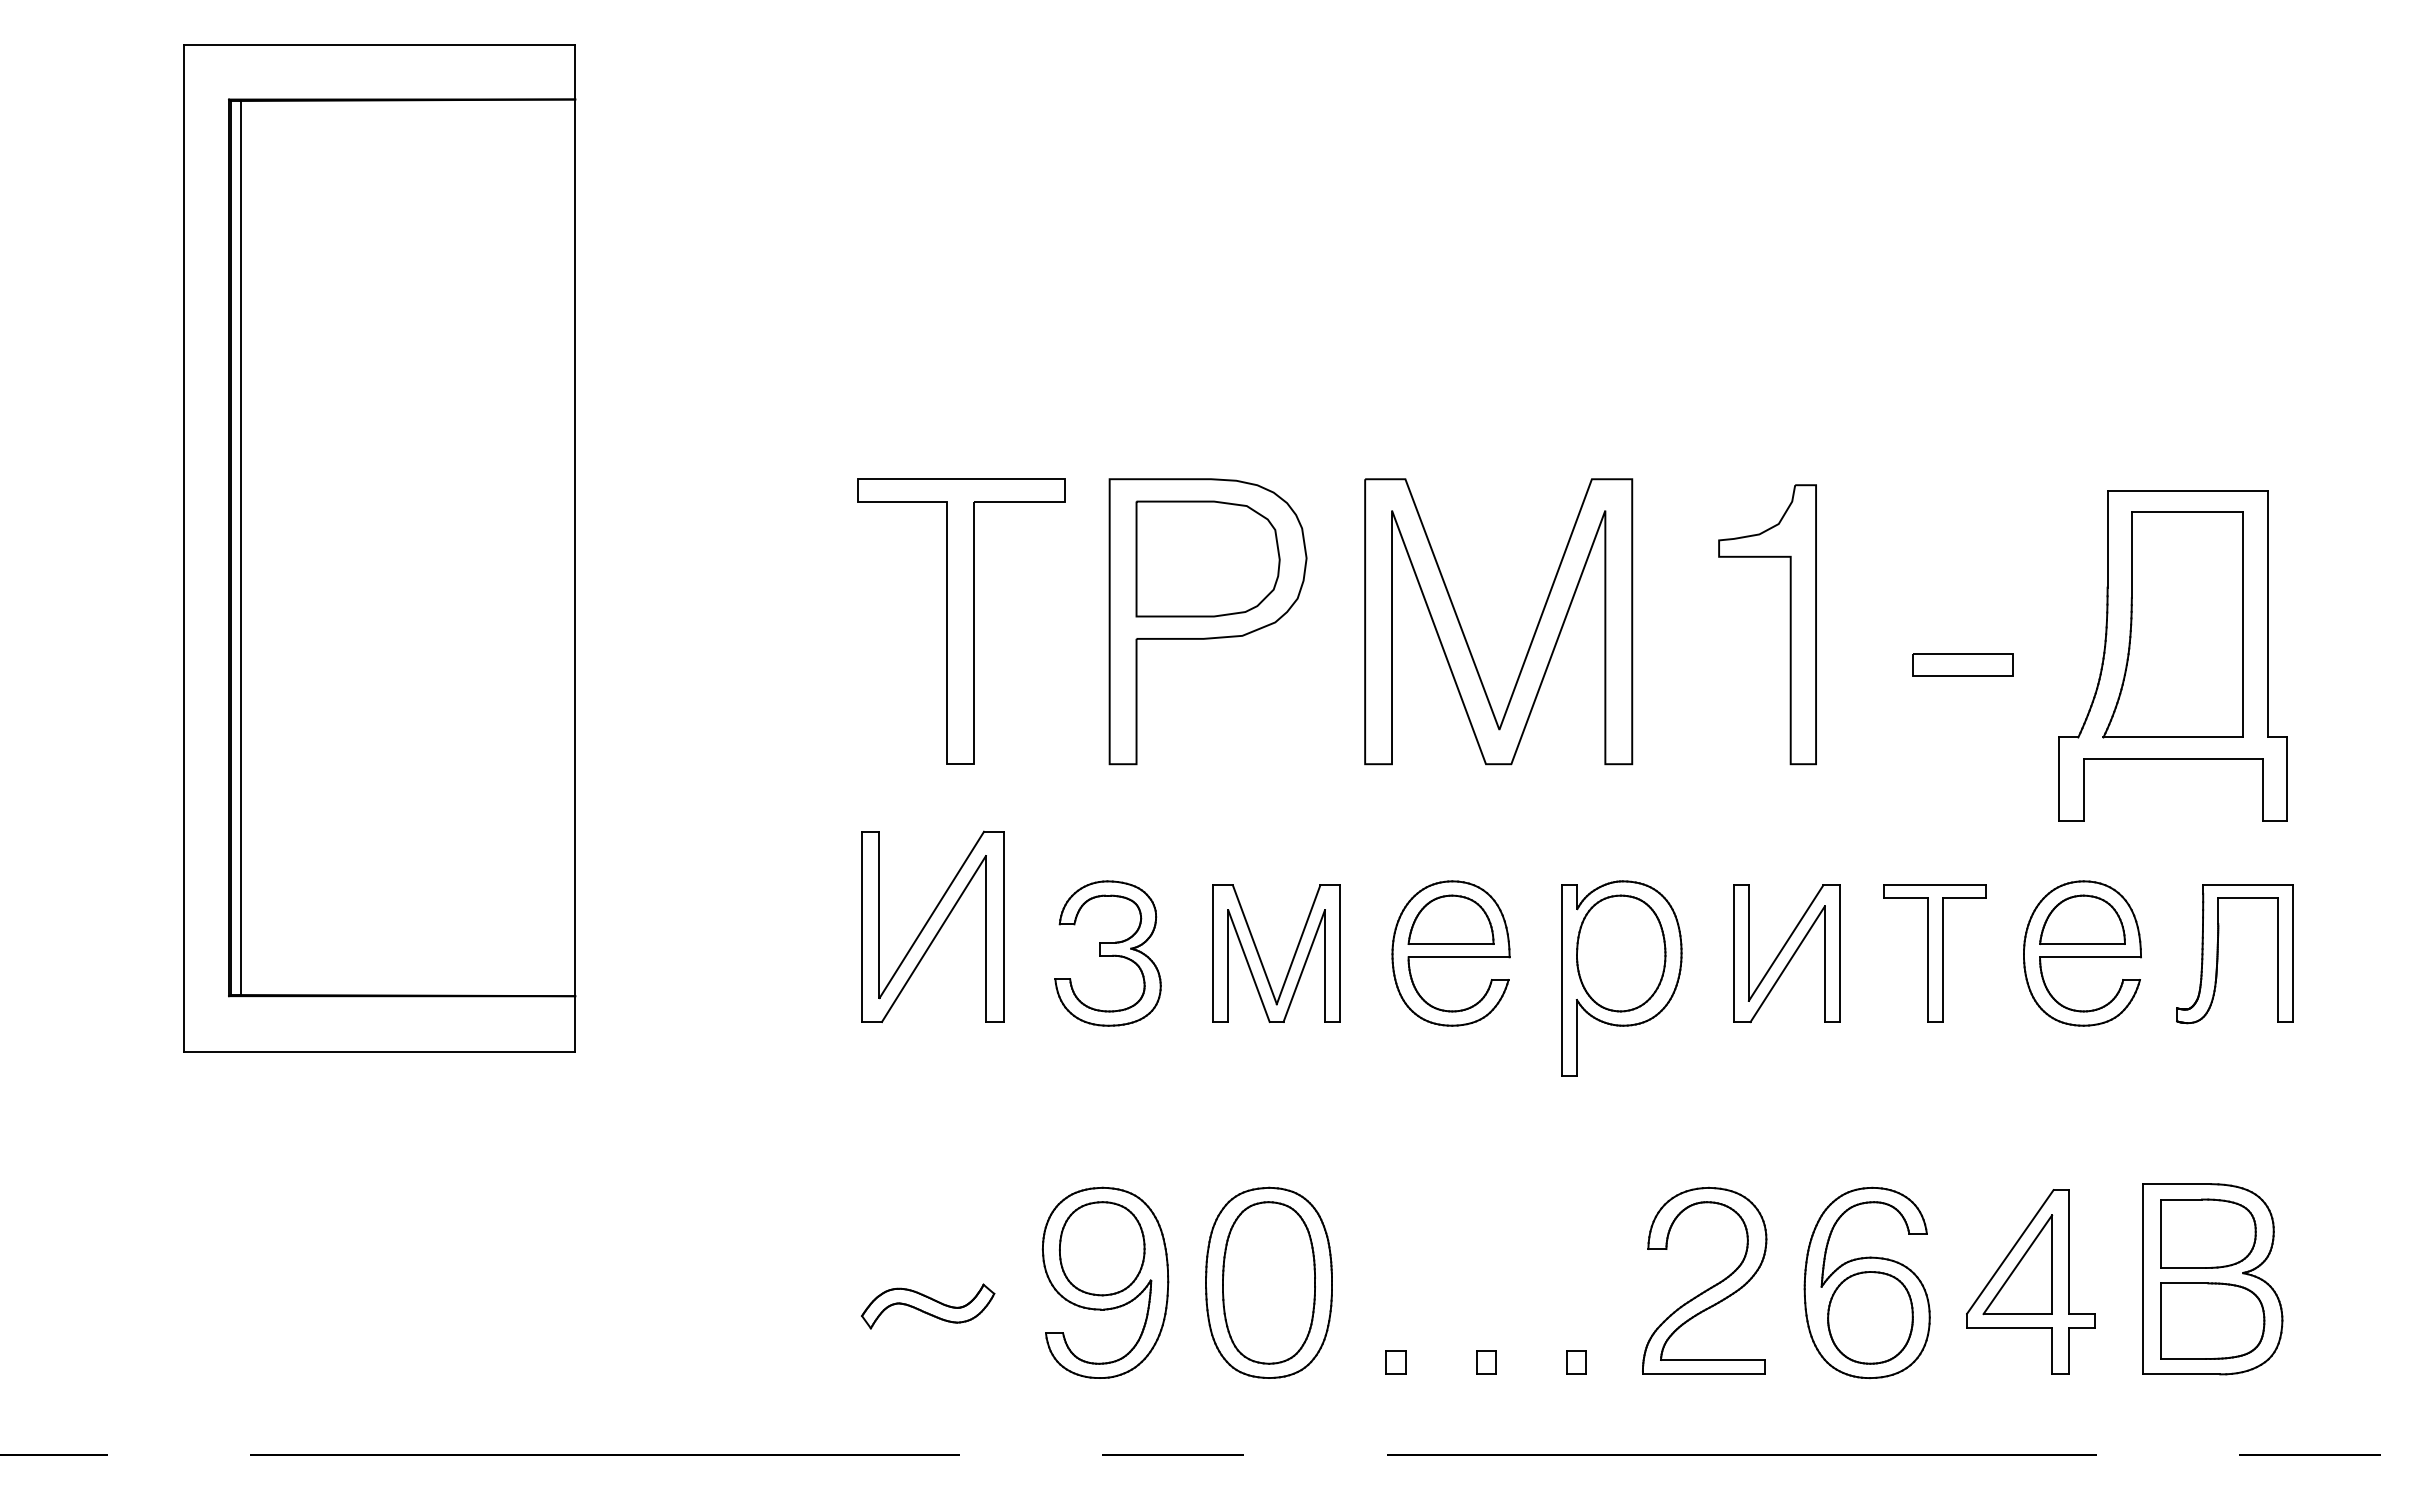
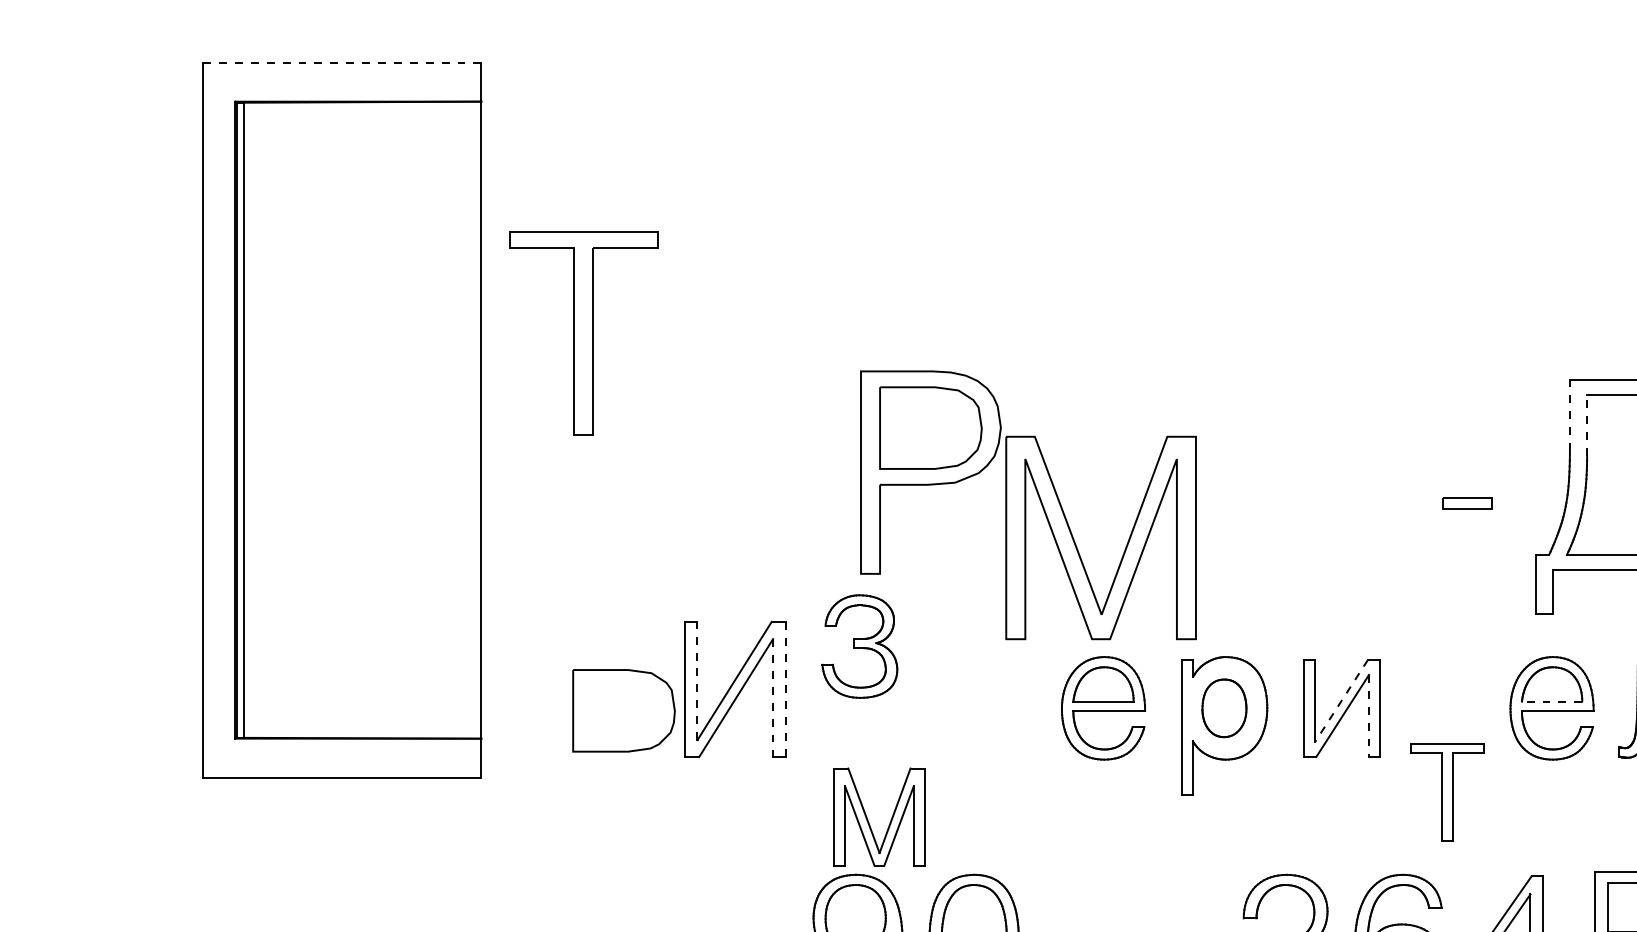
line: (379, 45) -> (342, 63), solid -> dashed
line: (2107, 539) -> (1569, 414), solid -> dashed
line: (2131, 555) -> (1586, 425), solid -> dashed
part: (961, 621) -> (583, 333), moved
part: (1789, 624) -> (1343, 474), removed
part: (1464, 633) -> (1076, 546), moved
part: (1962, 664) -> (1466, 503), size x0.7
line: (879, 914) -> (697, 680), solid -> dashed
line: (1003, 926) -> (785, 689), solid -> dashed
line: (986, 939) -> (773, 698), solid -> dashed
line: (1786, 943) -> (1341, 701), solid -> dashed
line: (2082, 944) -> (1552, 701), solid -> dashed
part: (1107, 953) -> (859, 646), moved
part: (1621, 953) -> (1224, 708), size x0.7
part: (1934, 953) -> (1446, 792), moved
part: (775, 956) -> (623, 710), added
part: (1261, 959) -> (868, 821), moved
line: (1824, 964) -> (1368, 716), solid -> dashed

